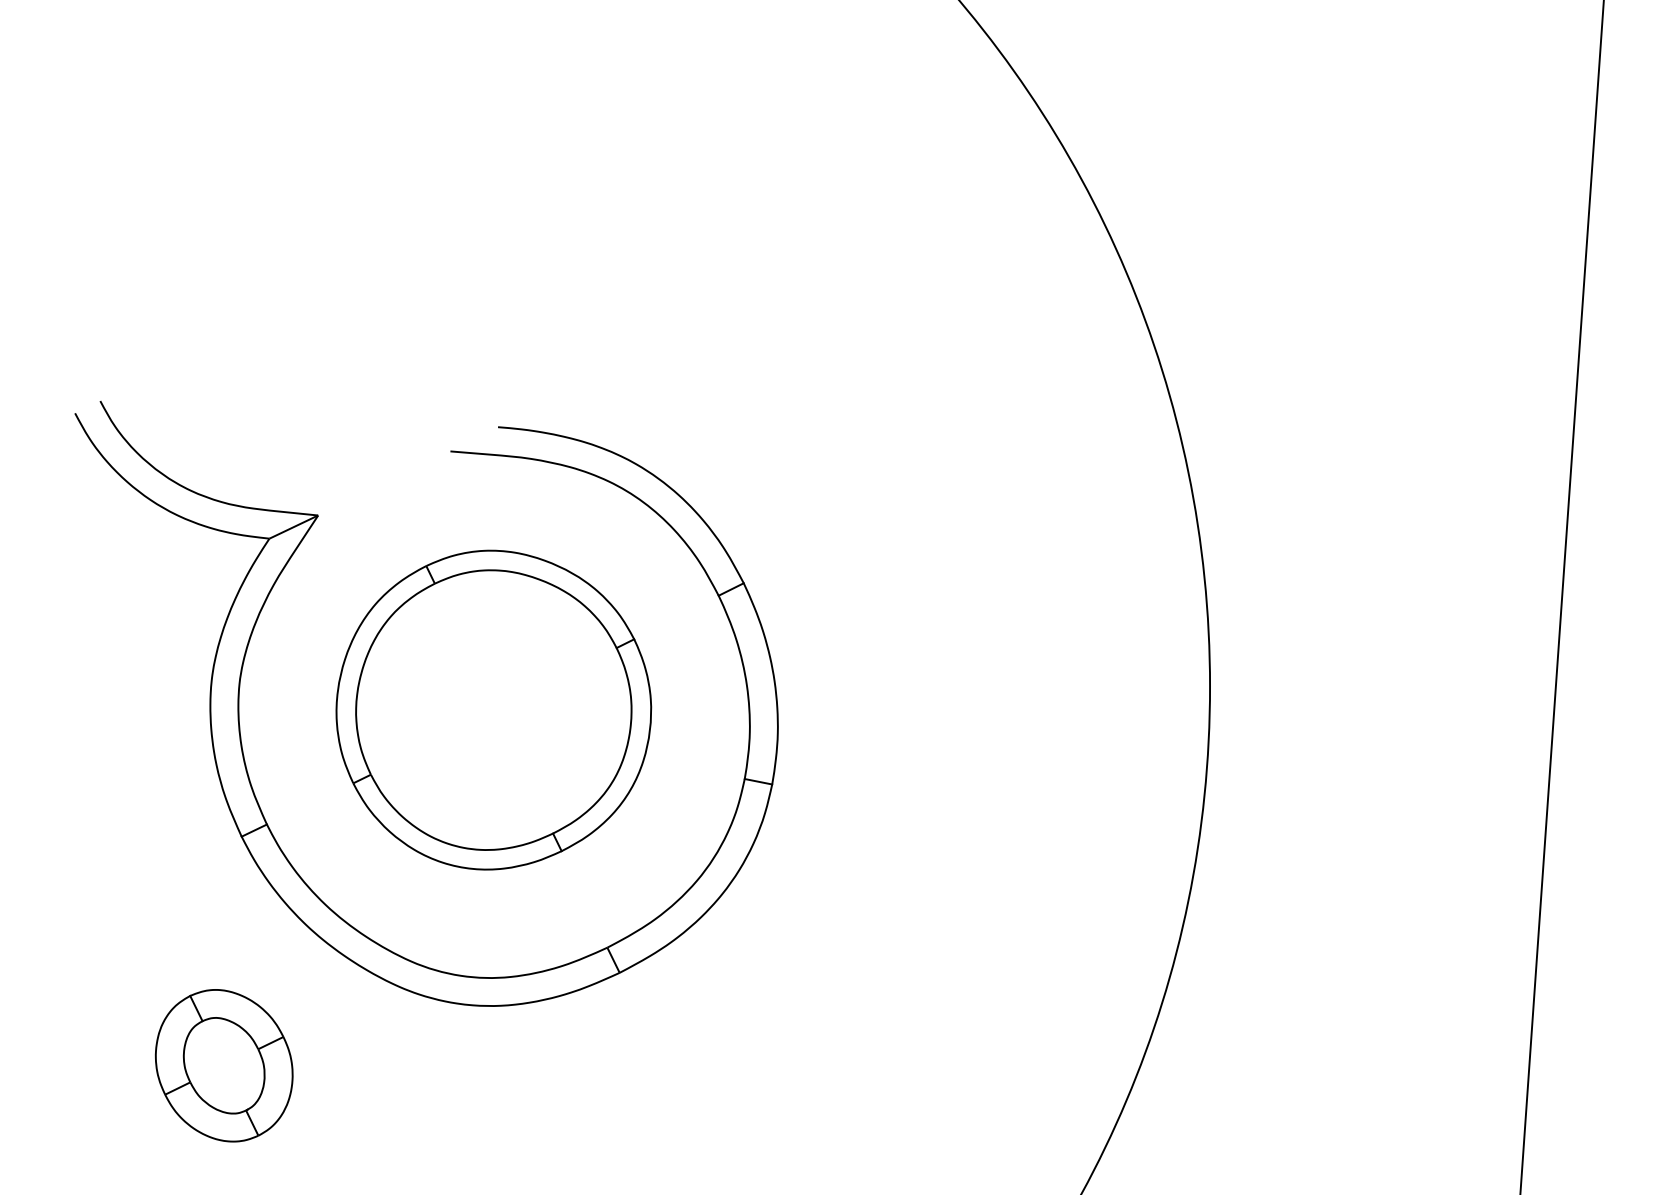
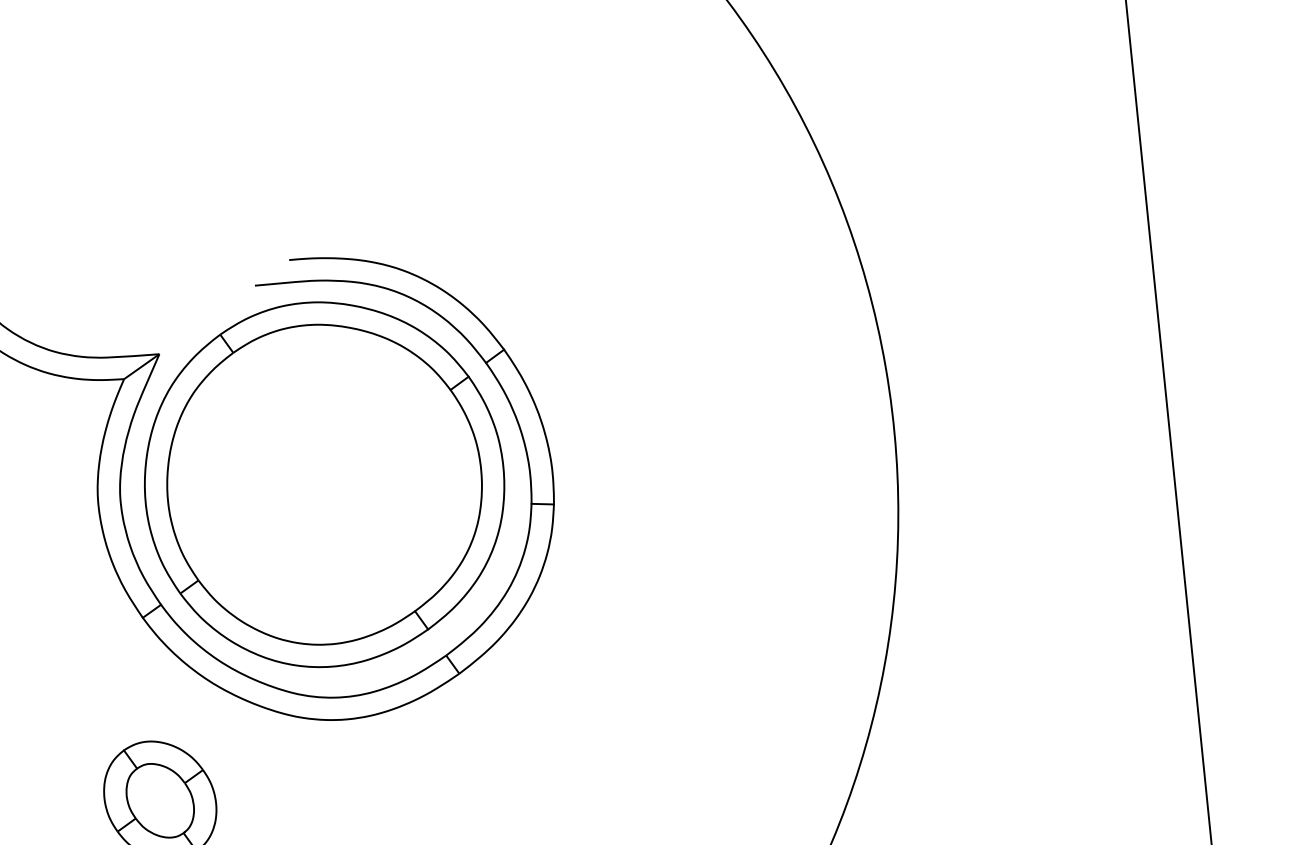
part: (493, 709) -> (324, 483), size x1.43

